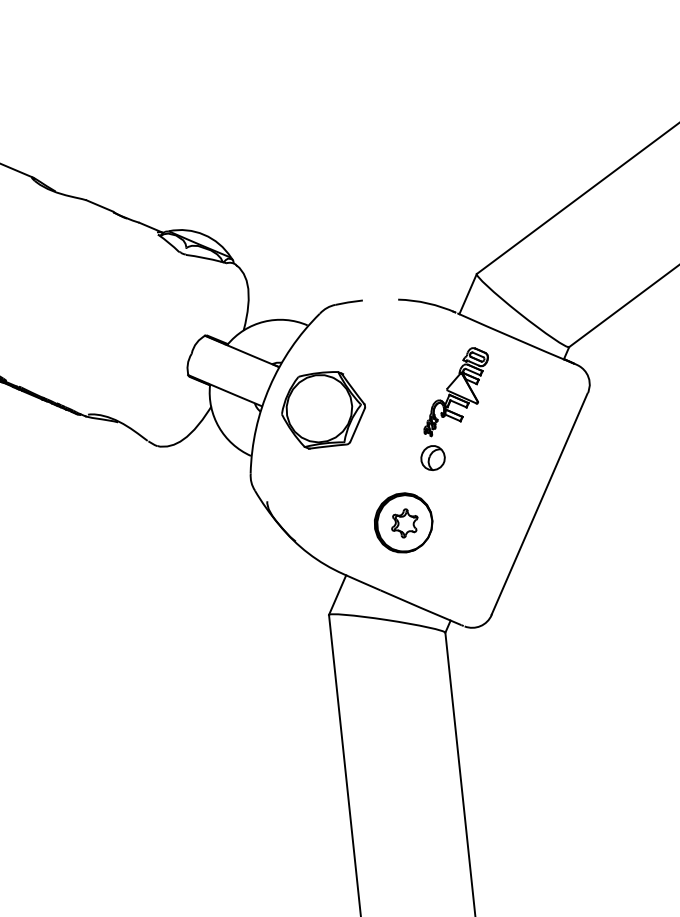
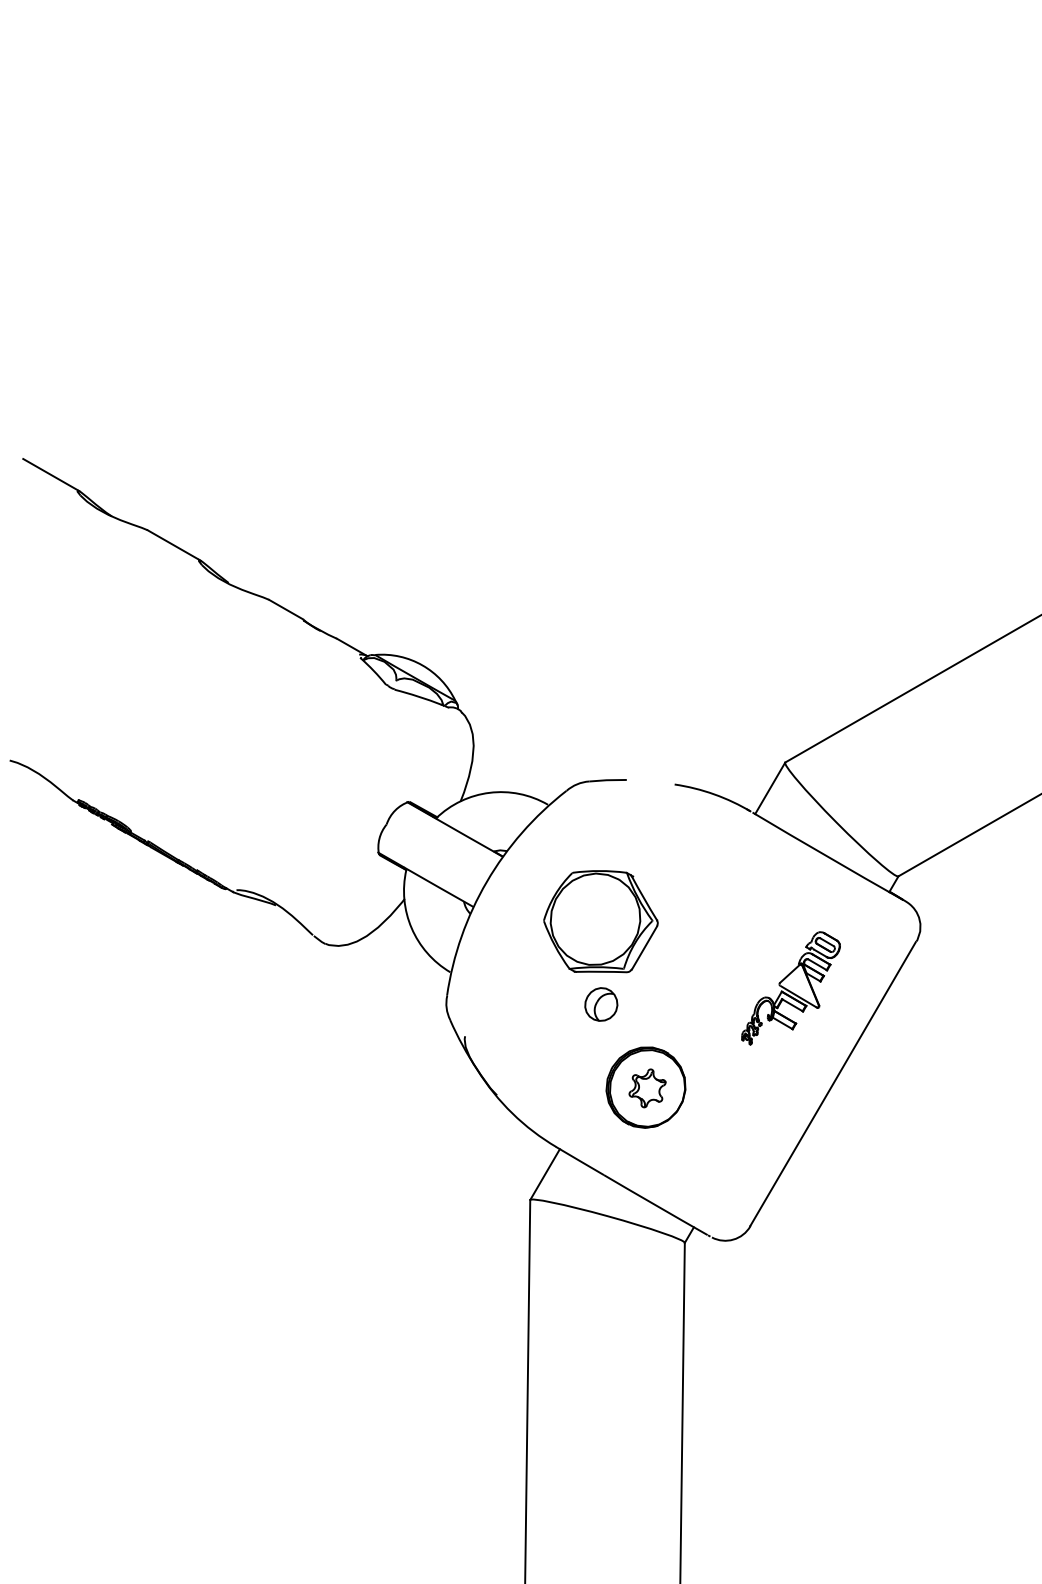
part: (455, 391) -> (790, 988), moved
part: (323, 409) -> (600, 921), moved
part: (433, 458) -> (601, 1004), moved

